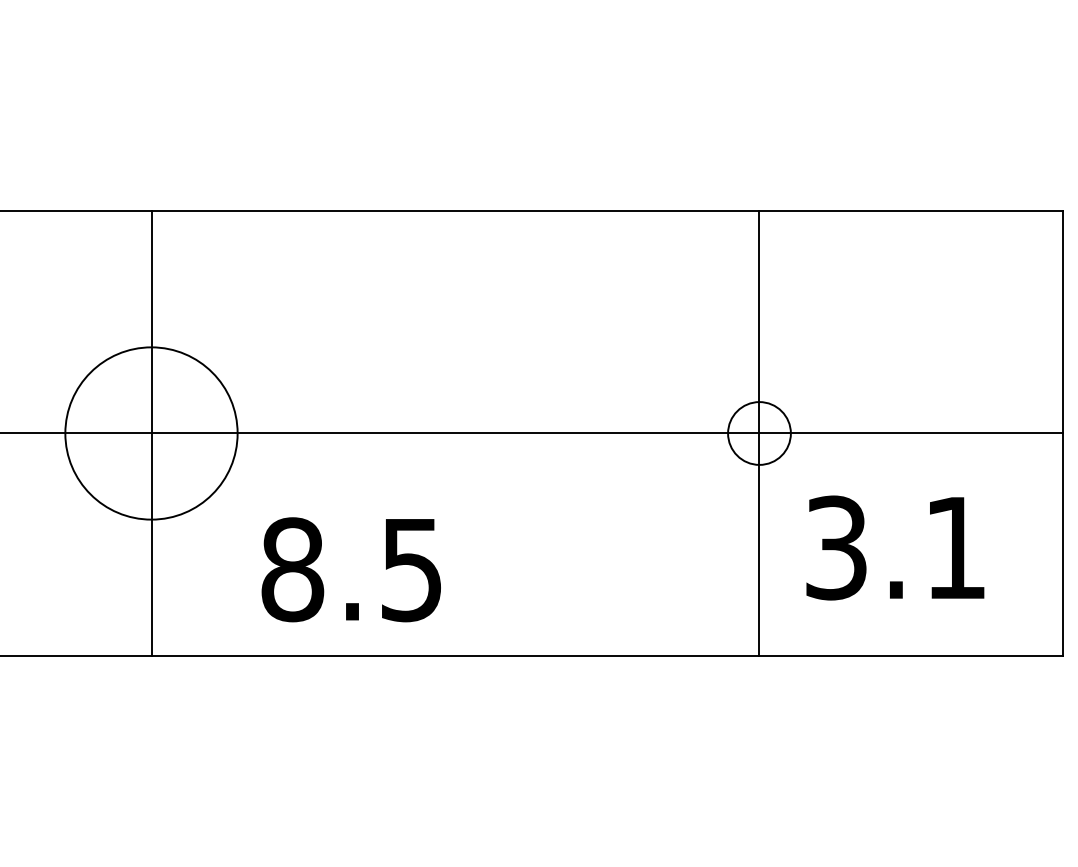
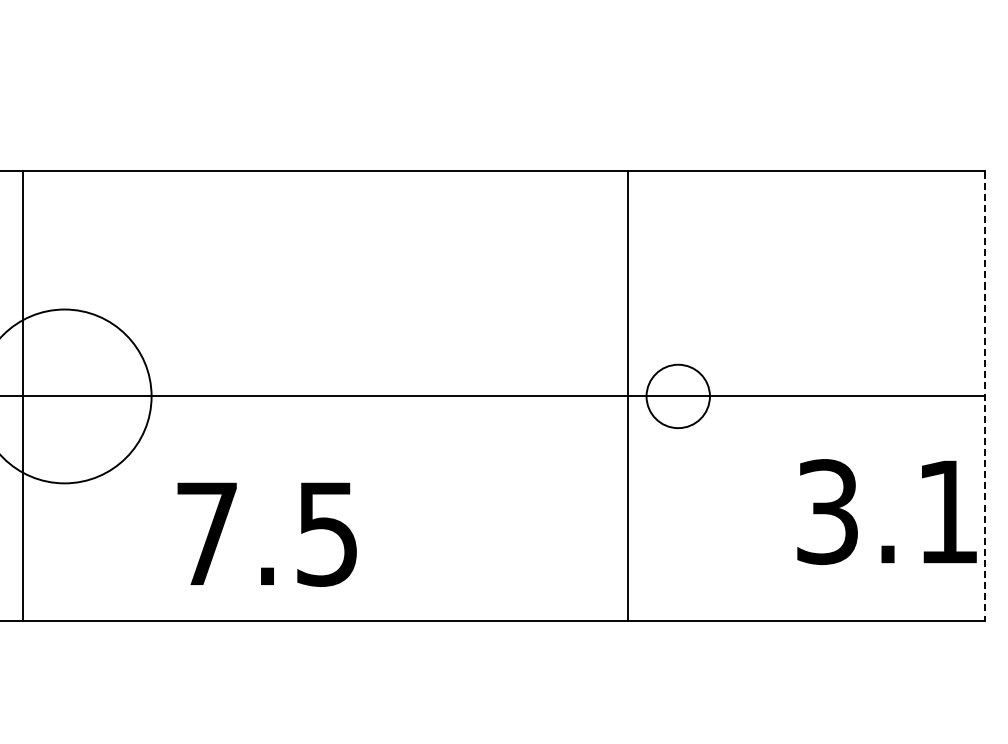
line: (151, 433) -> (23, 396), moved
line: (759, 433) -> (627, 396), moved
line: (1063, 433) -> (985, 396), solid -> dashed
text: (895, 547) -> (887, 511), moved
text: (292, 569) -> (206, 533), 8.5 -> 7.5

